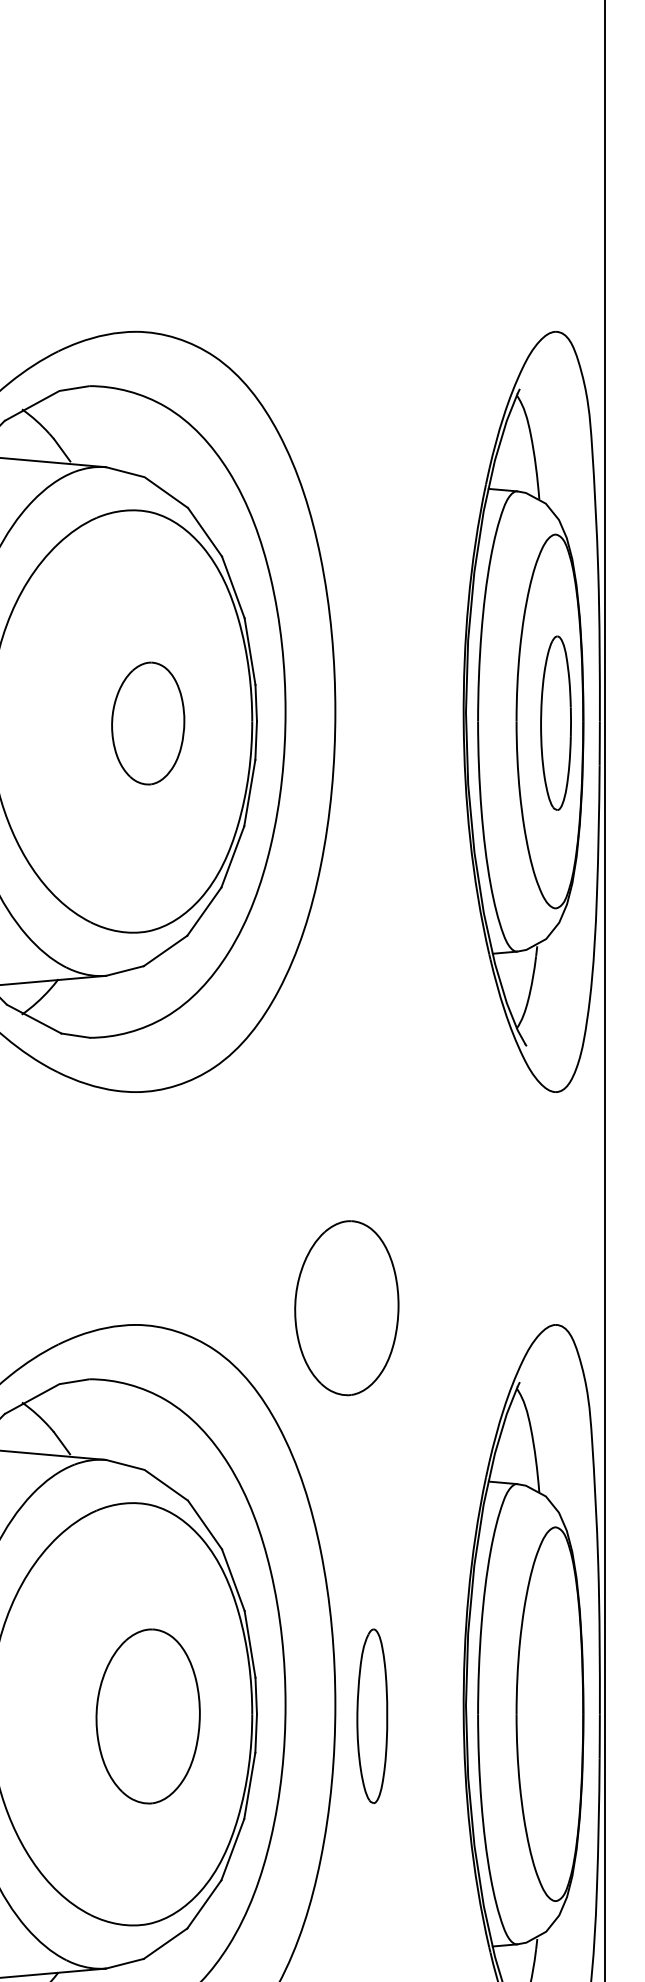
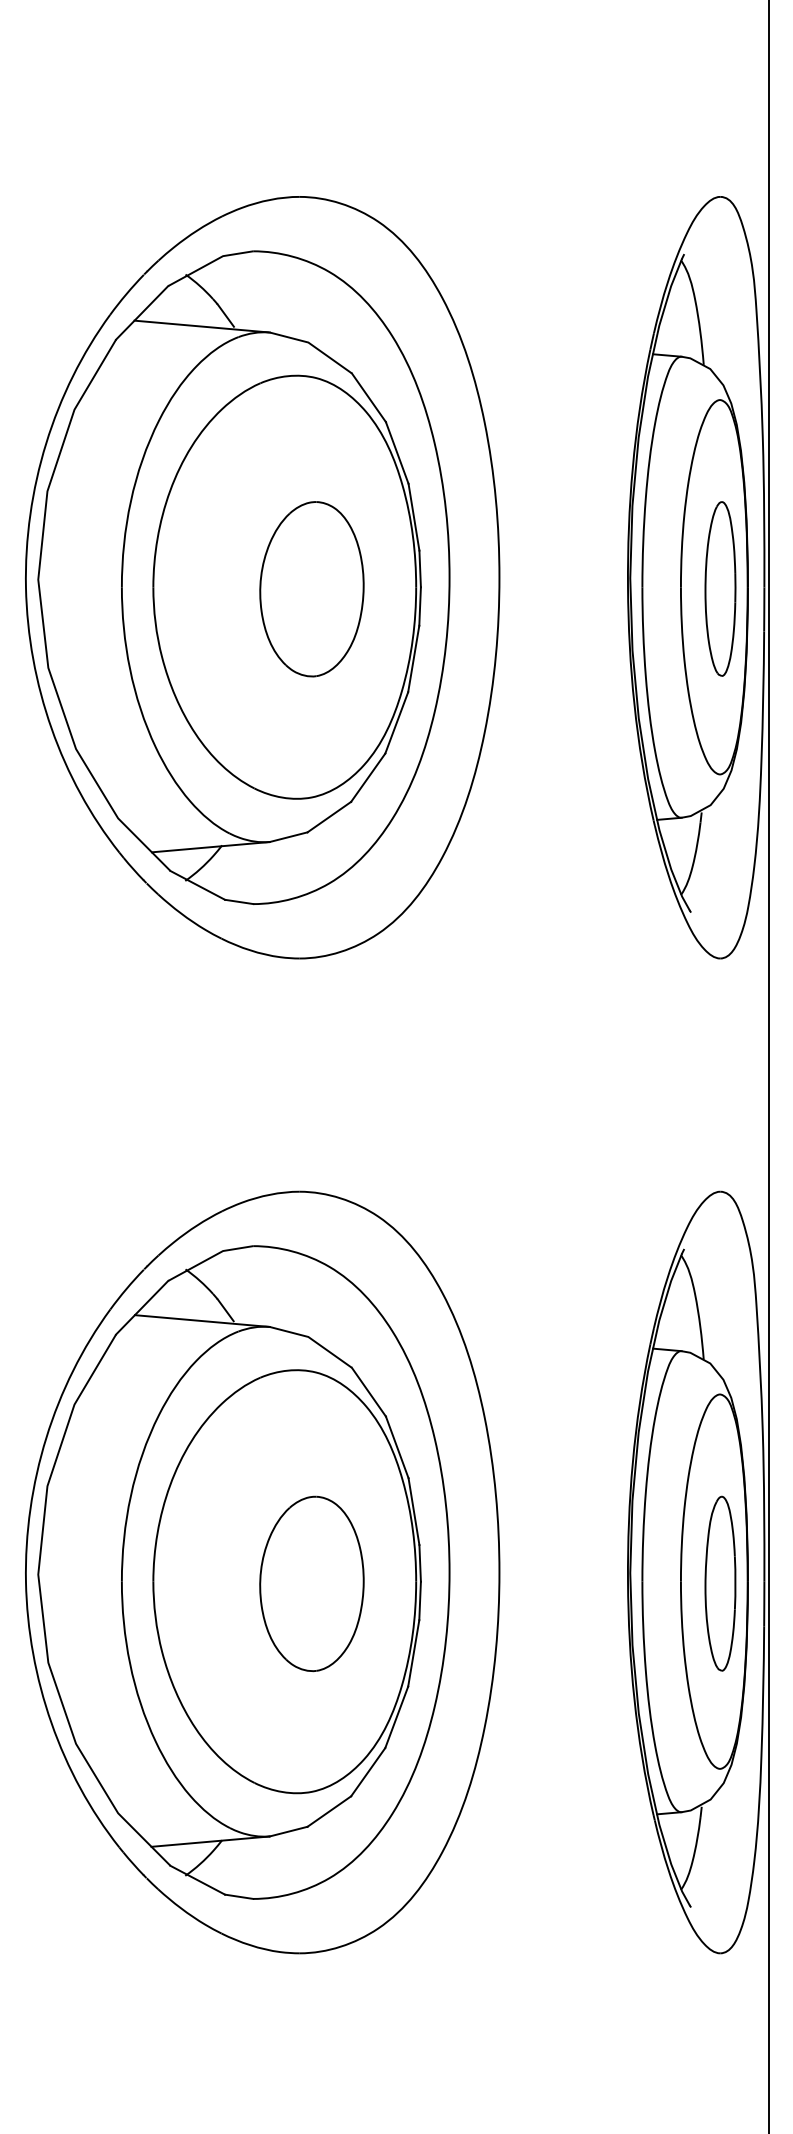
part: (147, 723) -> (311, 589), size x1.43
part: (346, 1307) -> (510, 1174), removed
part: (372, 1716) -> (720, 1583), moved

